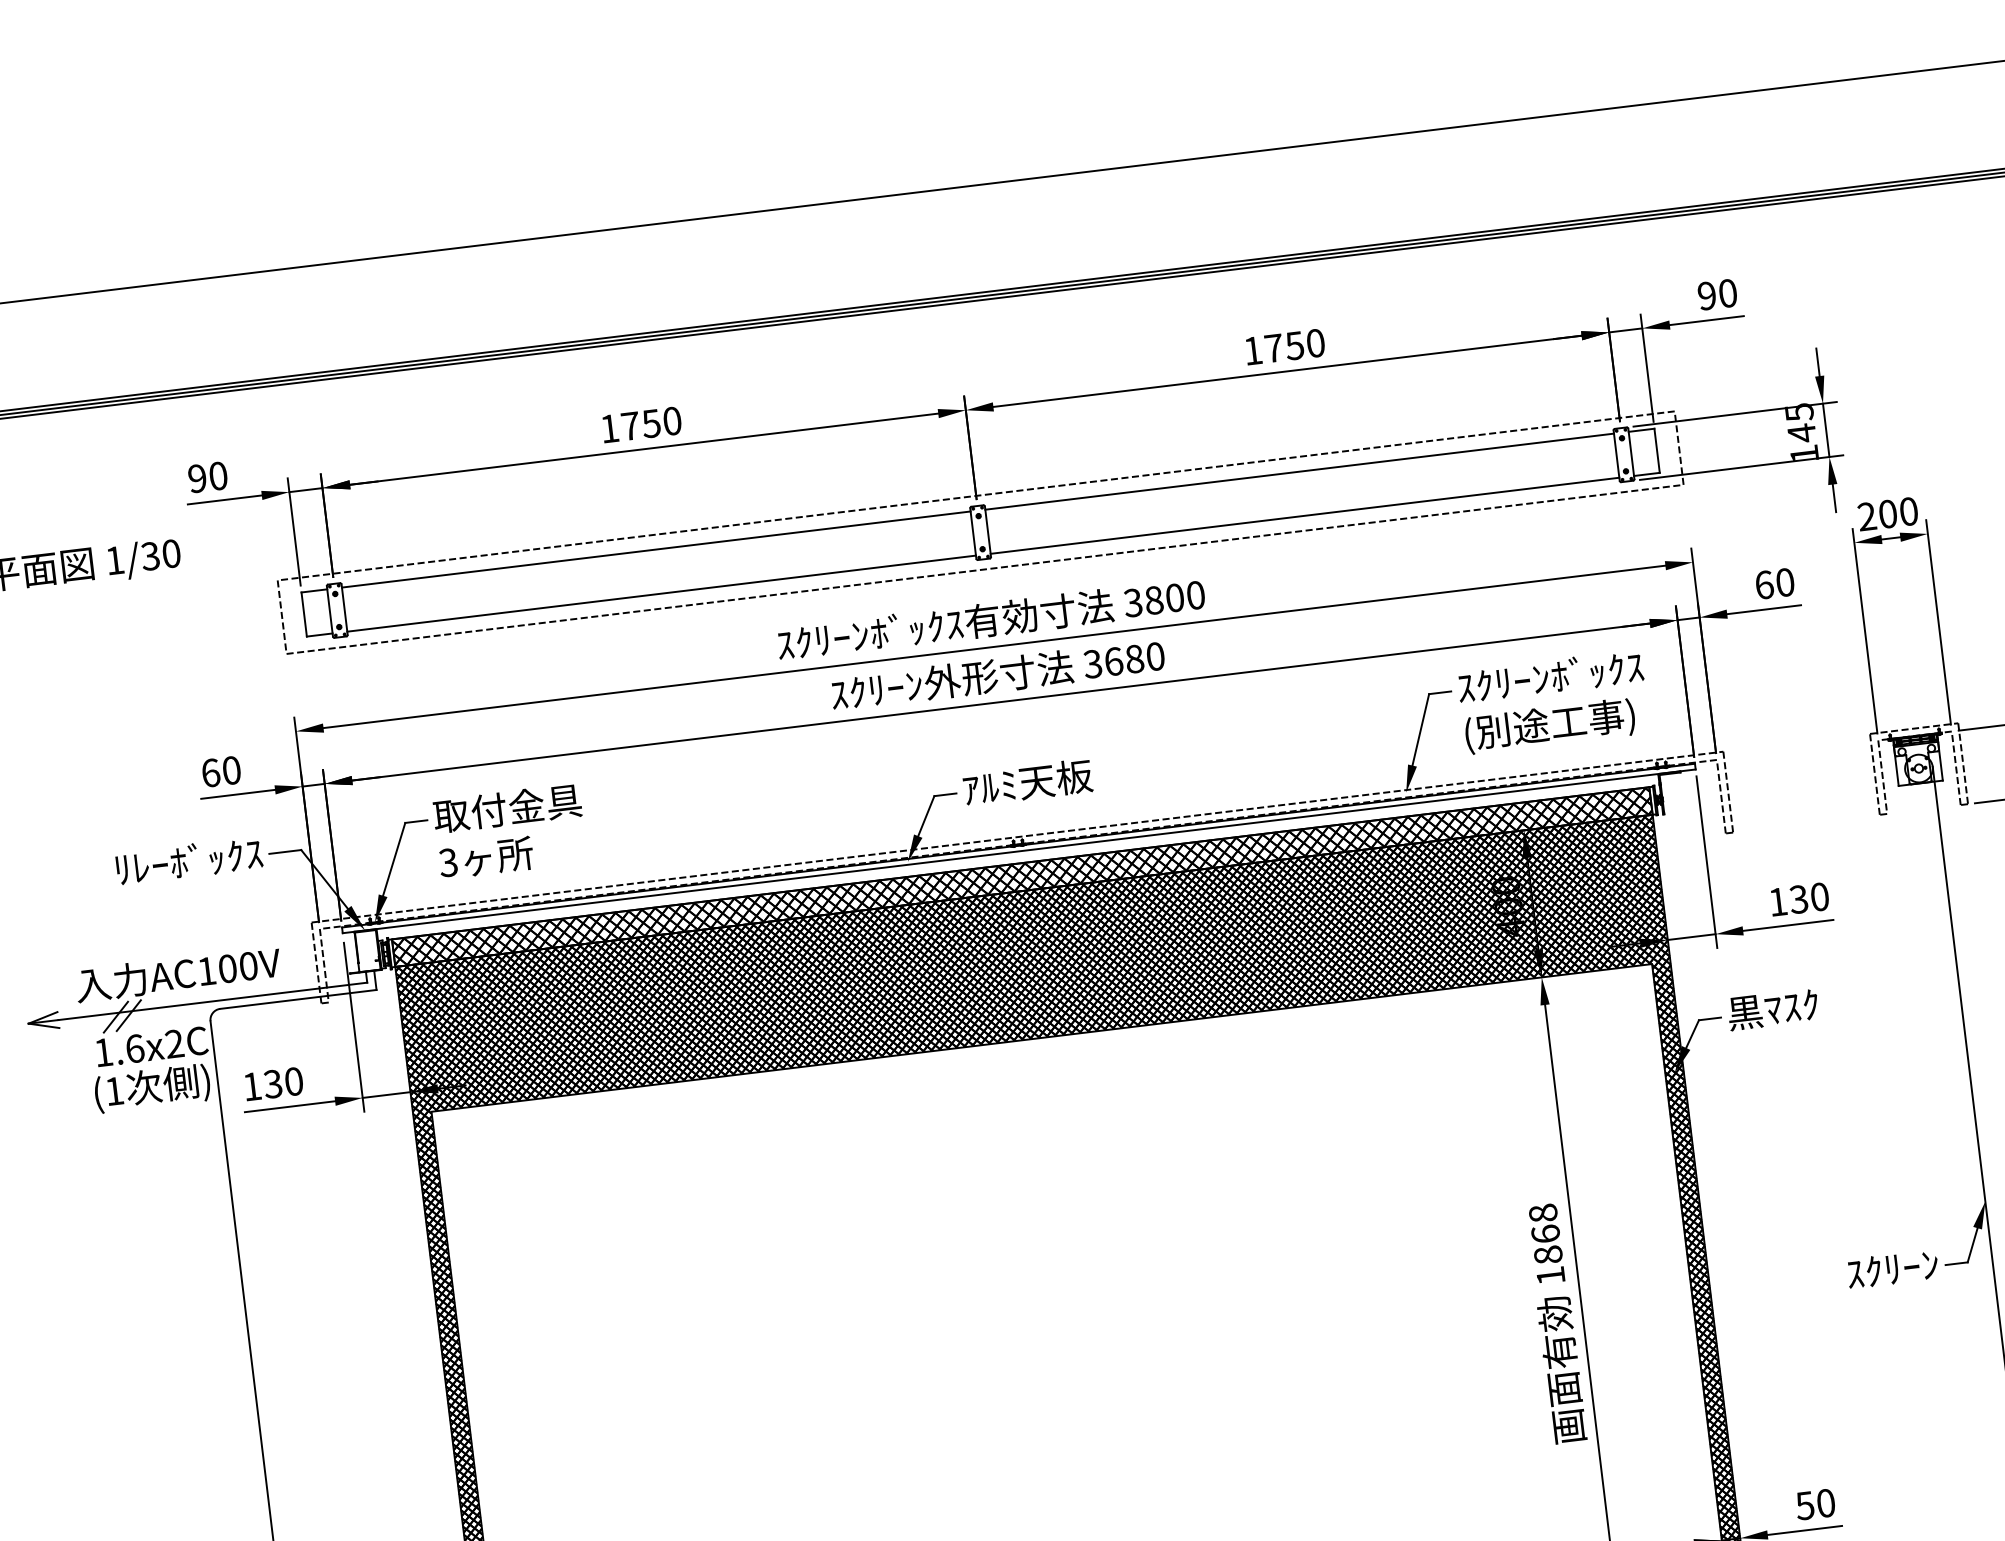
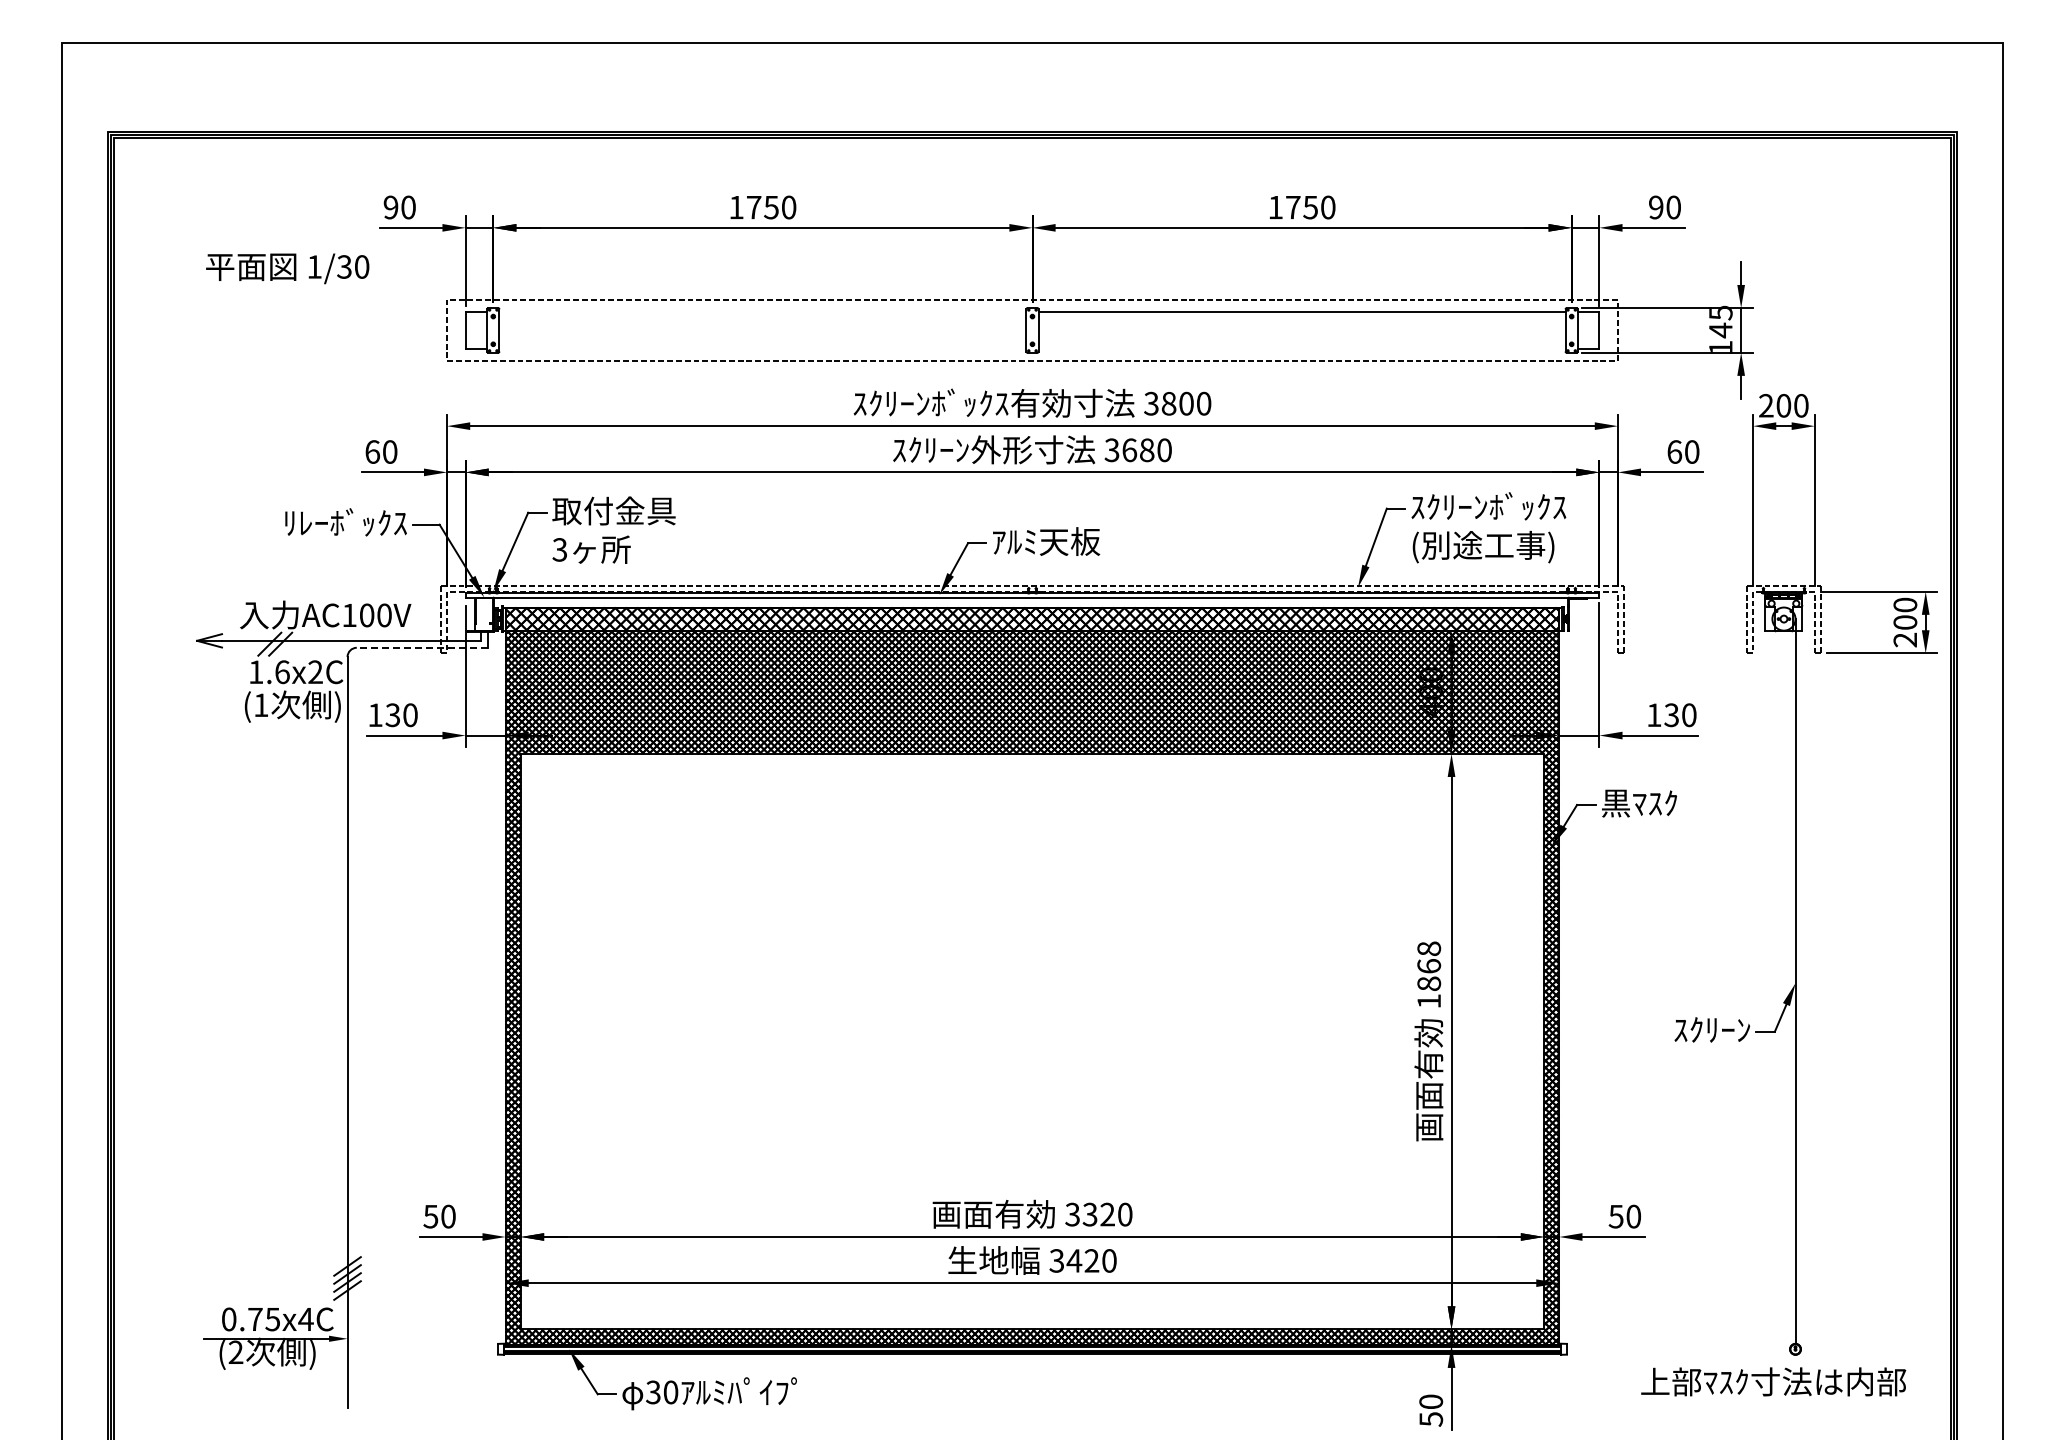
line: (1304, 515) -> (1301, 348), removed
line: (655, 549) -> (762, 311), removed
line: (661, 593) -> (762, 348), removed
line: (297, 999) -> (421, 647), solid -> dashed

